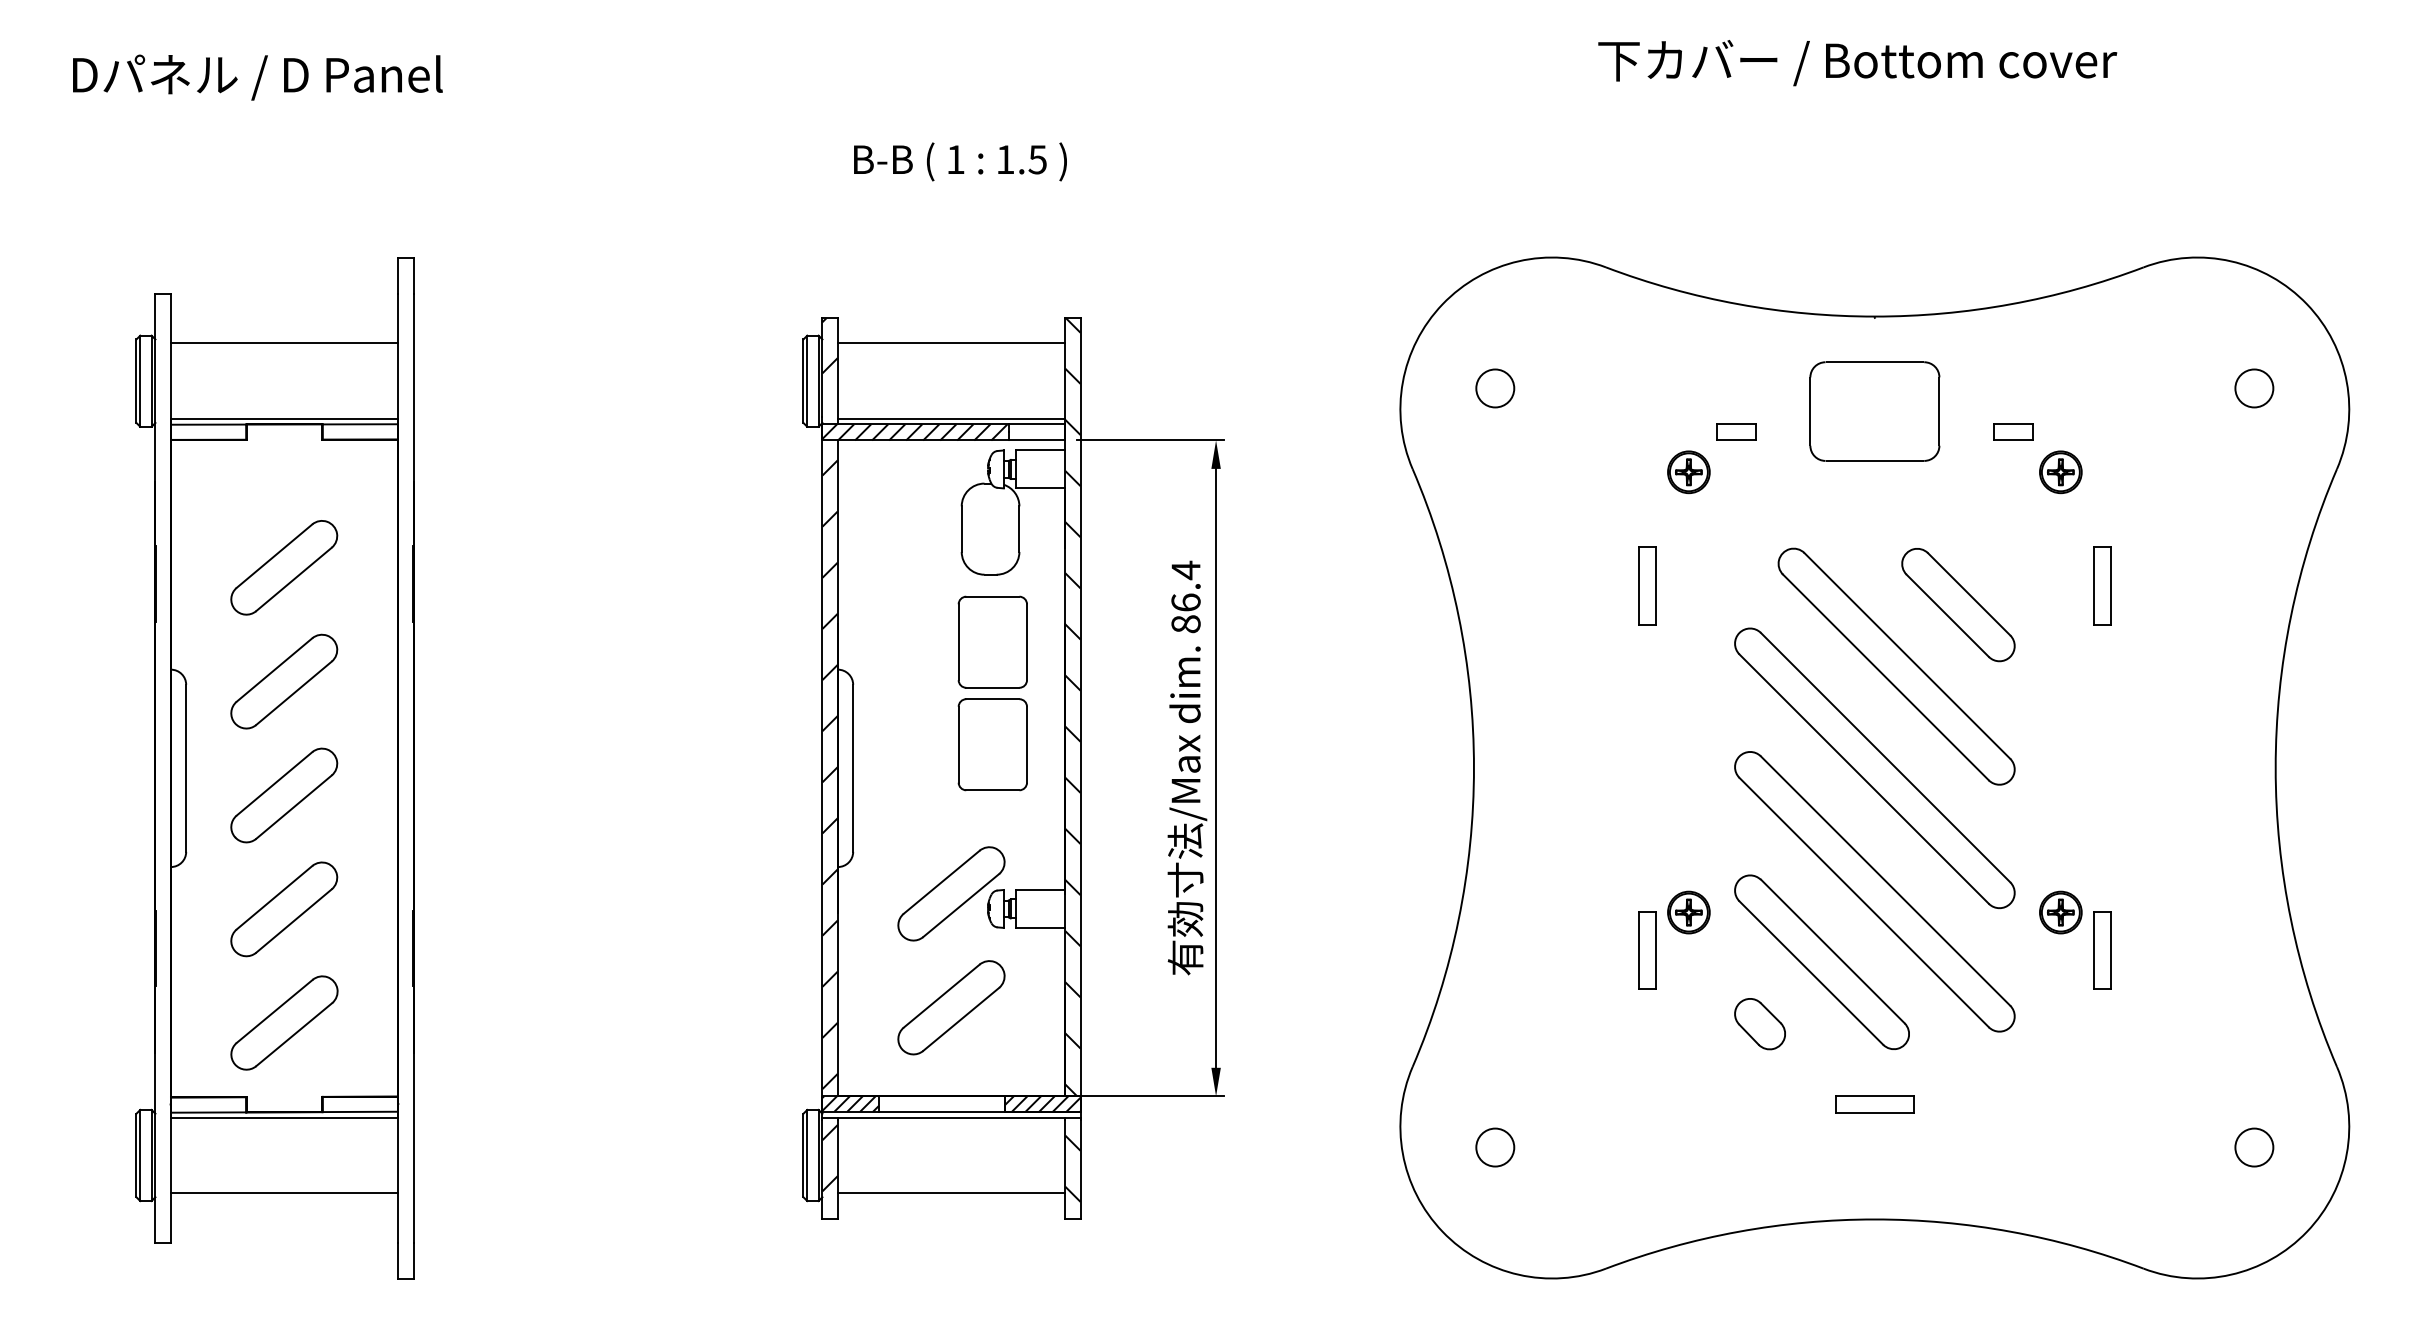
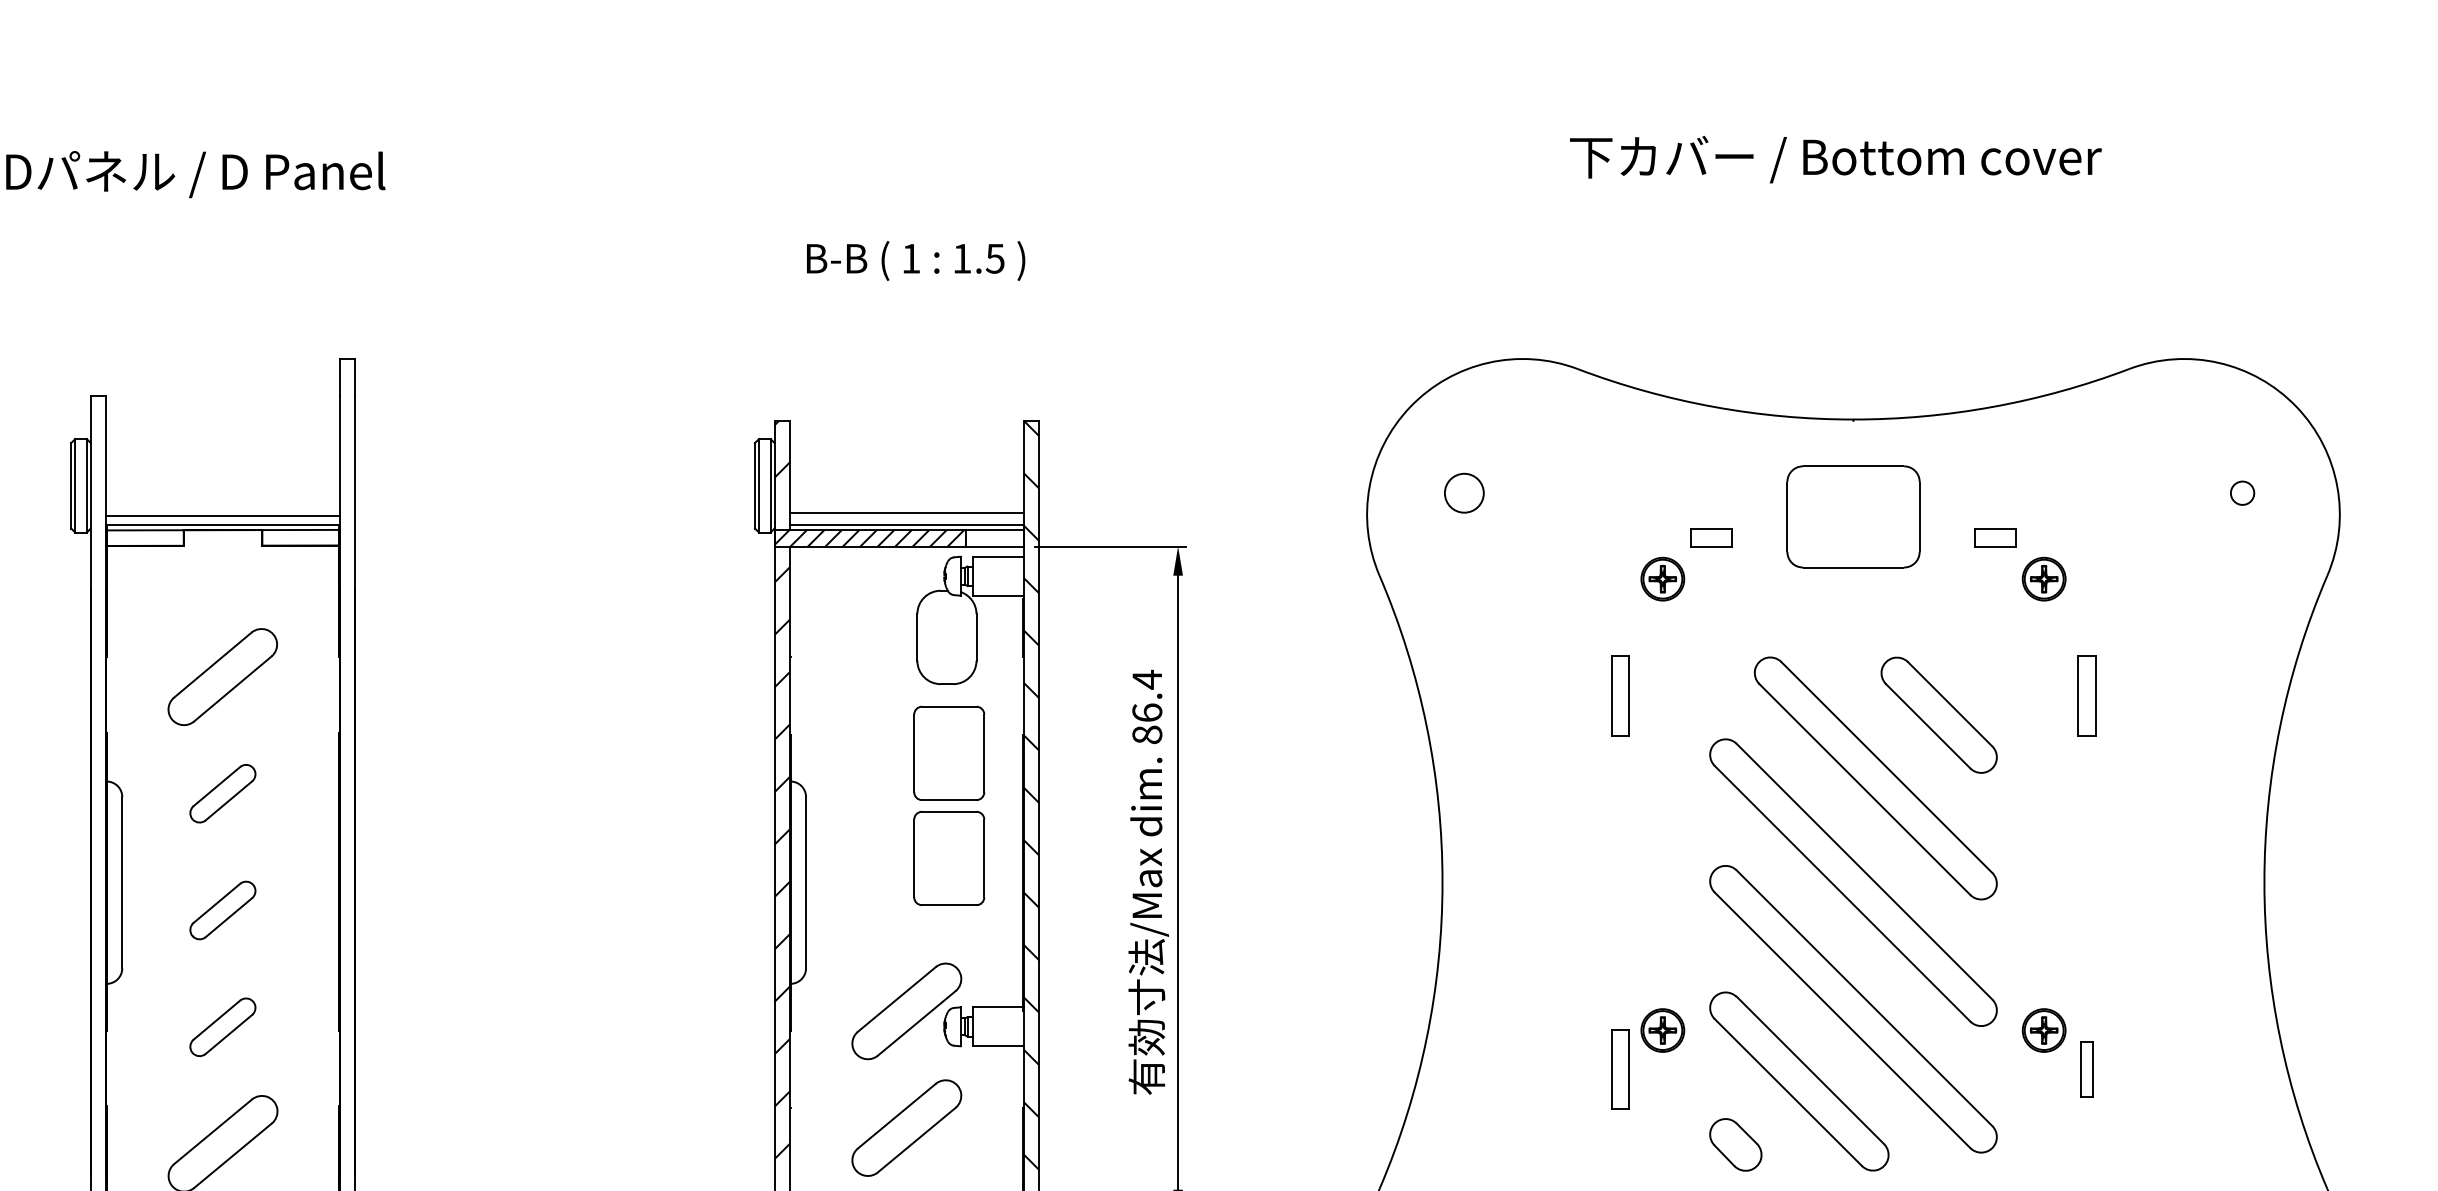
line: (284, 343) -> (223, 515), moved
line: (951, 343) -> (906, 512), moved
circle: (2254, 388) -> (2242, 493), size x0.6
part: (284, 681) -> (223, 793), size x0.6
part: (284, 795) -> (223, 910), size x0.6
part: (284, 909) -> (223, 1027), size x0.6
part: (2102, 950) -> (2086, 1069), size x0.7

